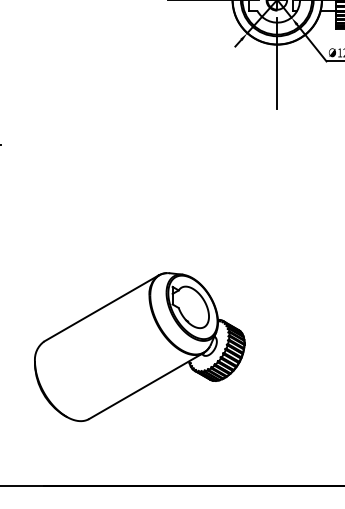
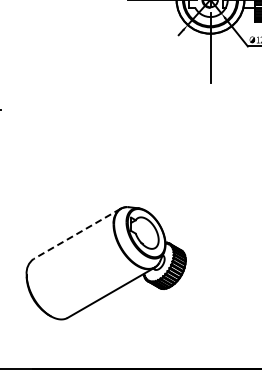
line: (100, 309) -> (76, 234), solid -> dashed

